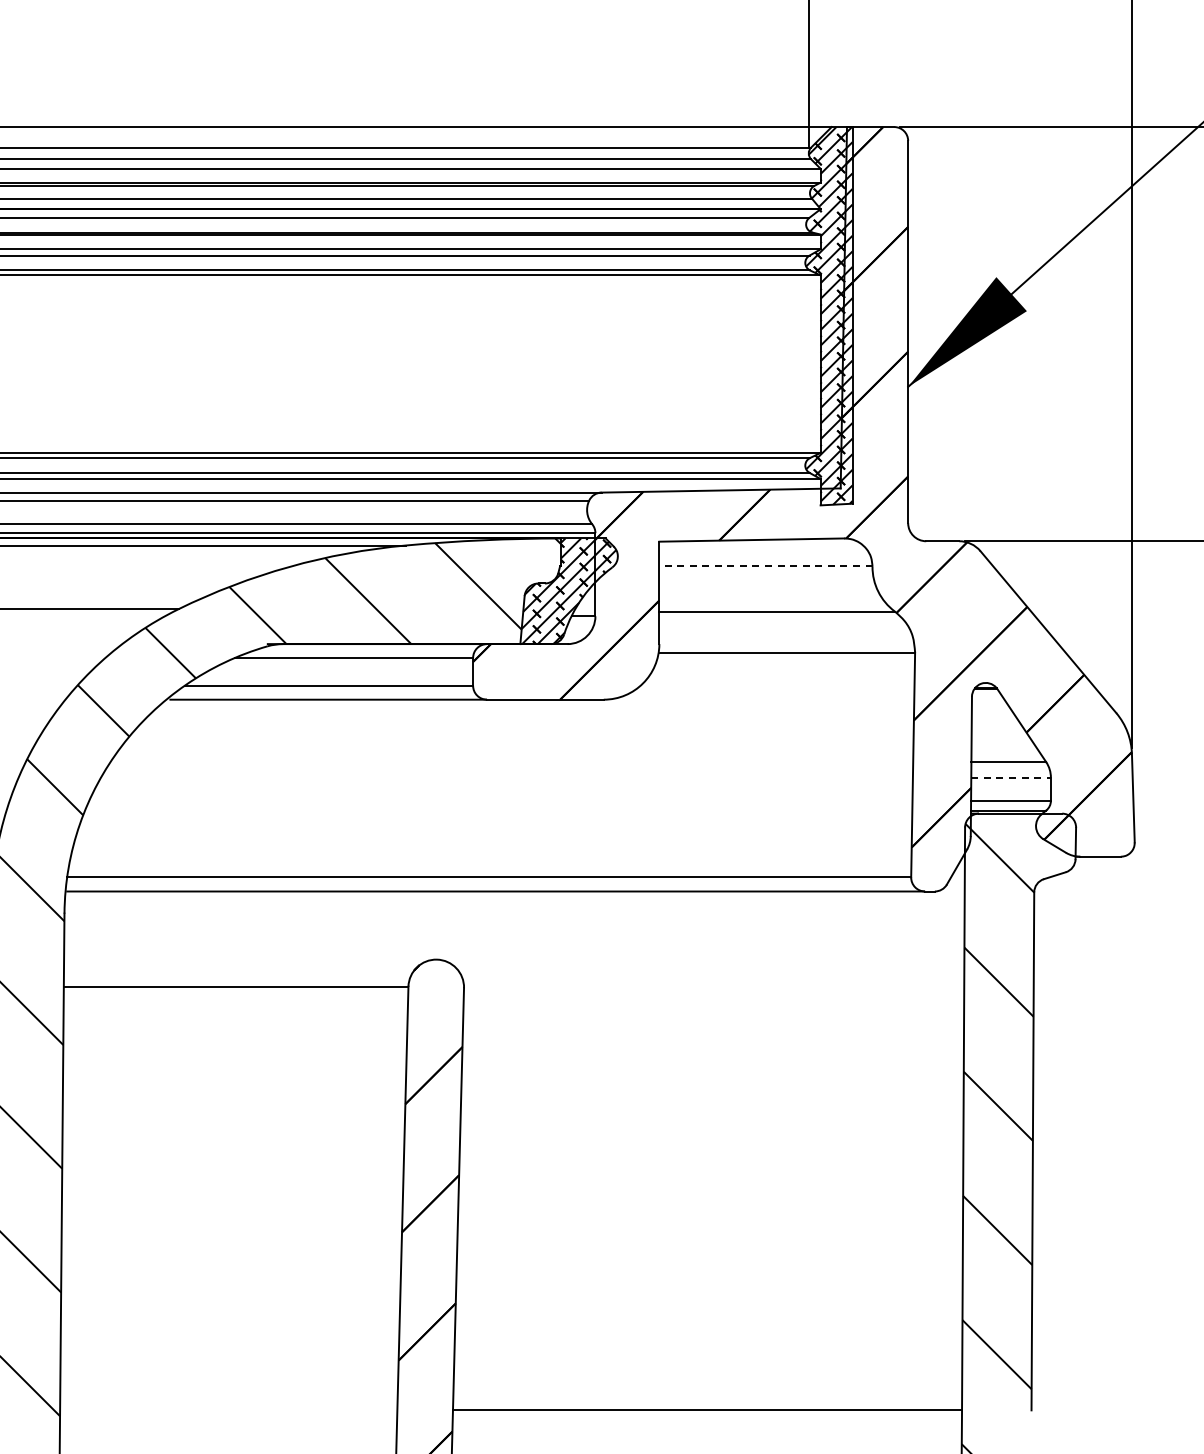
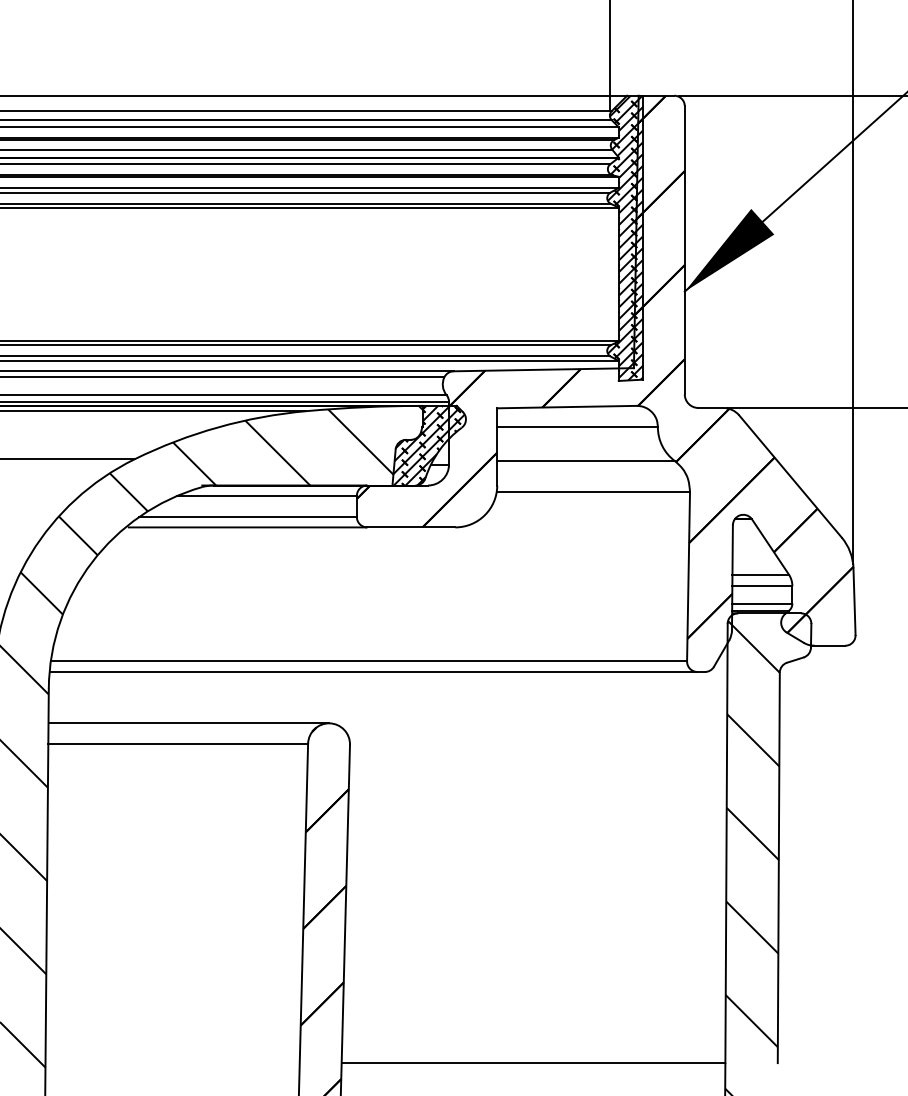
line: (765, 566) -> (577, 427), dashed -> solid
line: (1011, 777) -> (762, 586), dashed -> solid
line: (250, 959) -> (189, 723), added

